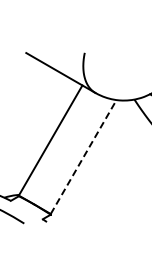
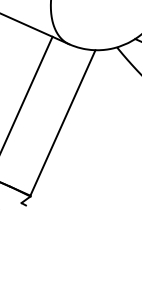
line: (83, 157) -> (62, 123), dashed -> solid

